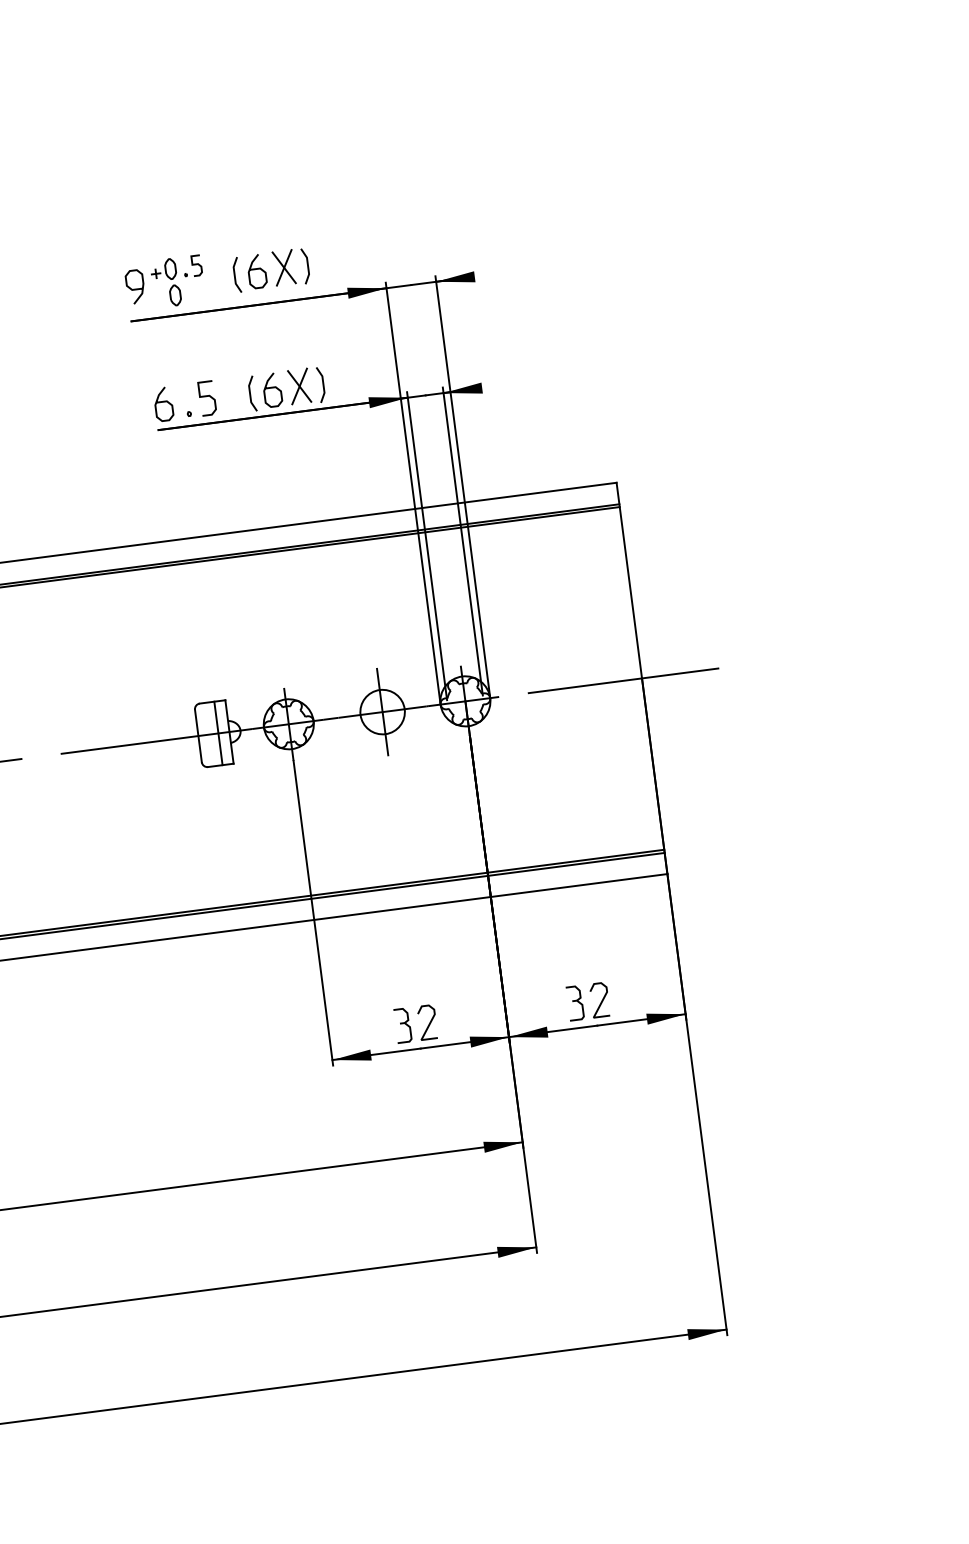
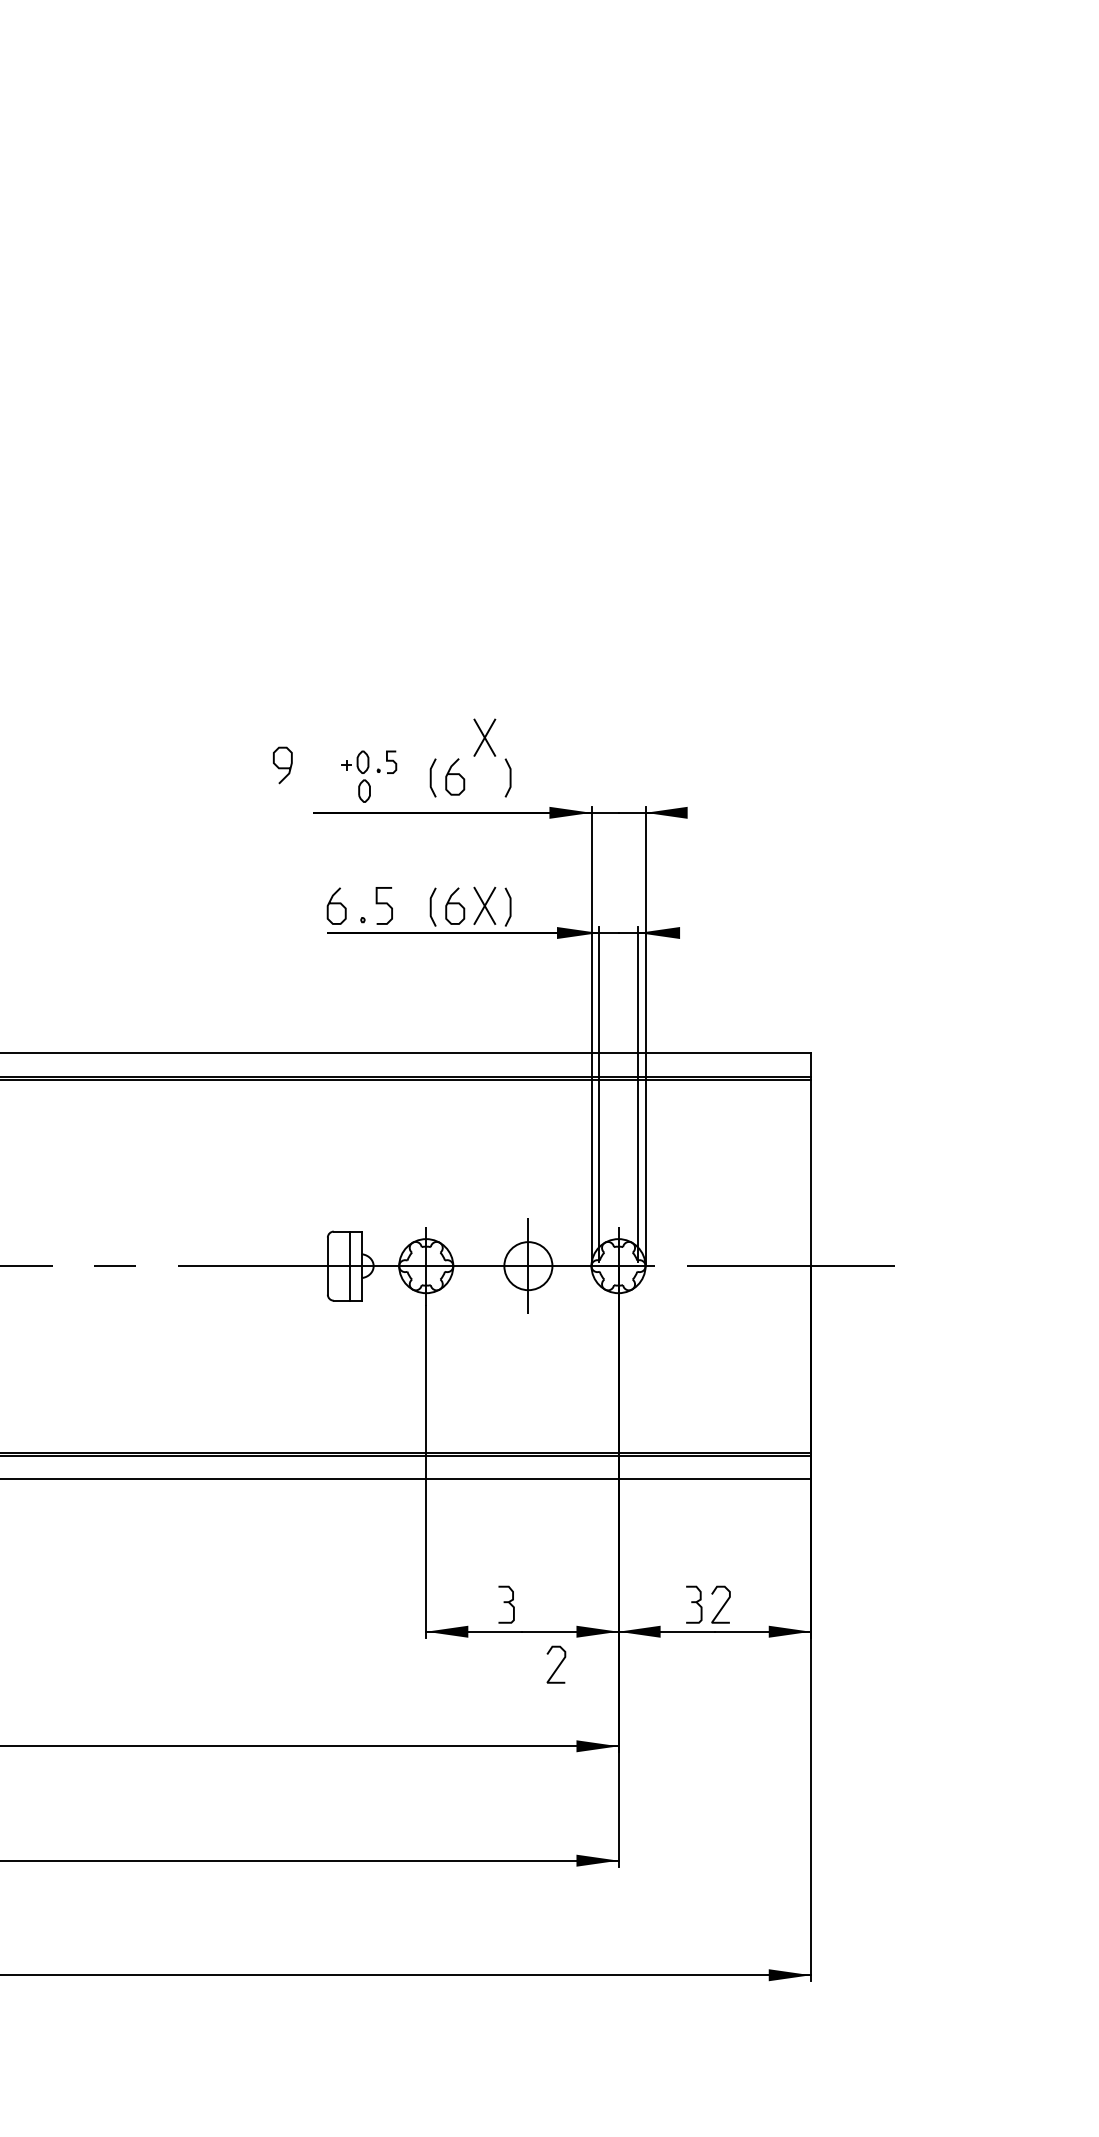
part: (283, 267) -> (484, 737), moved
curve: (135, 288) -> (282, 767), moved
curve: (429, 1021) -> (558, 1664), moved

